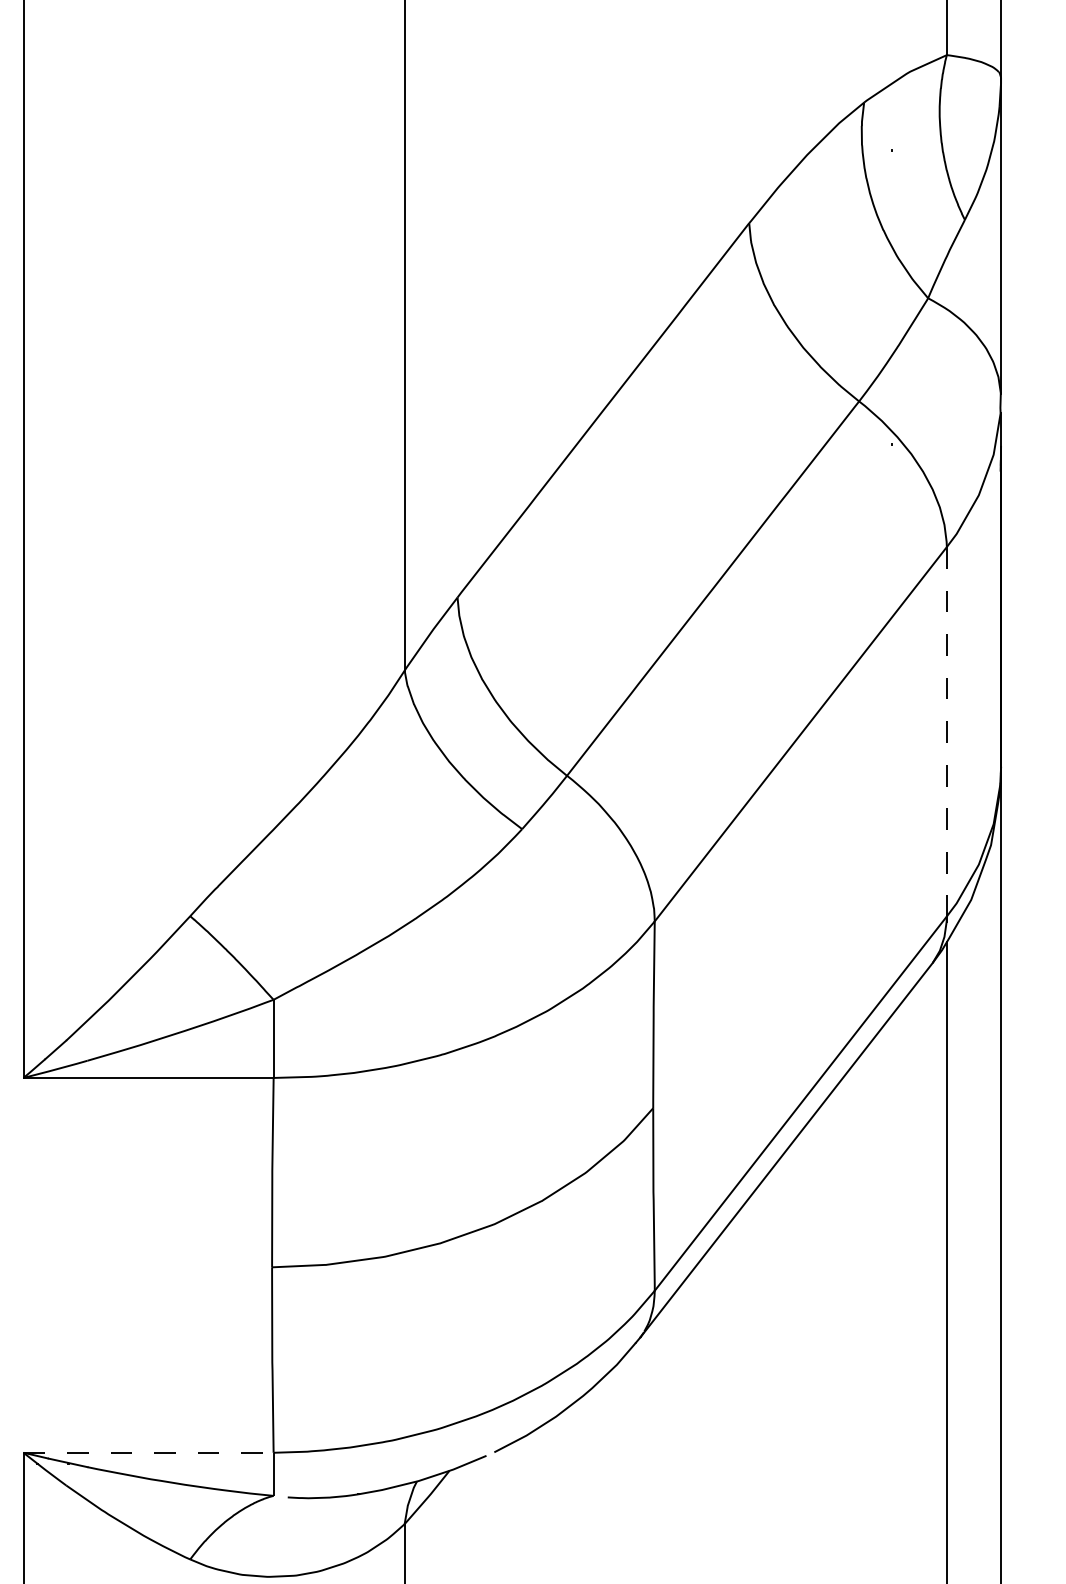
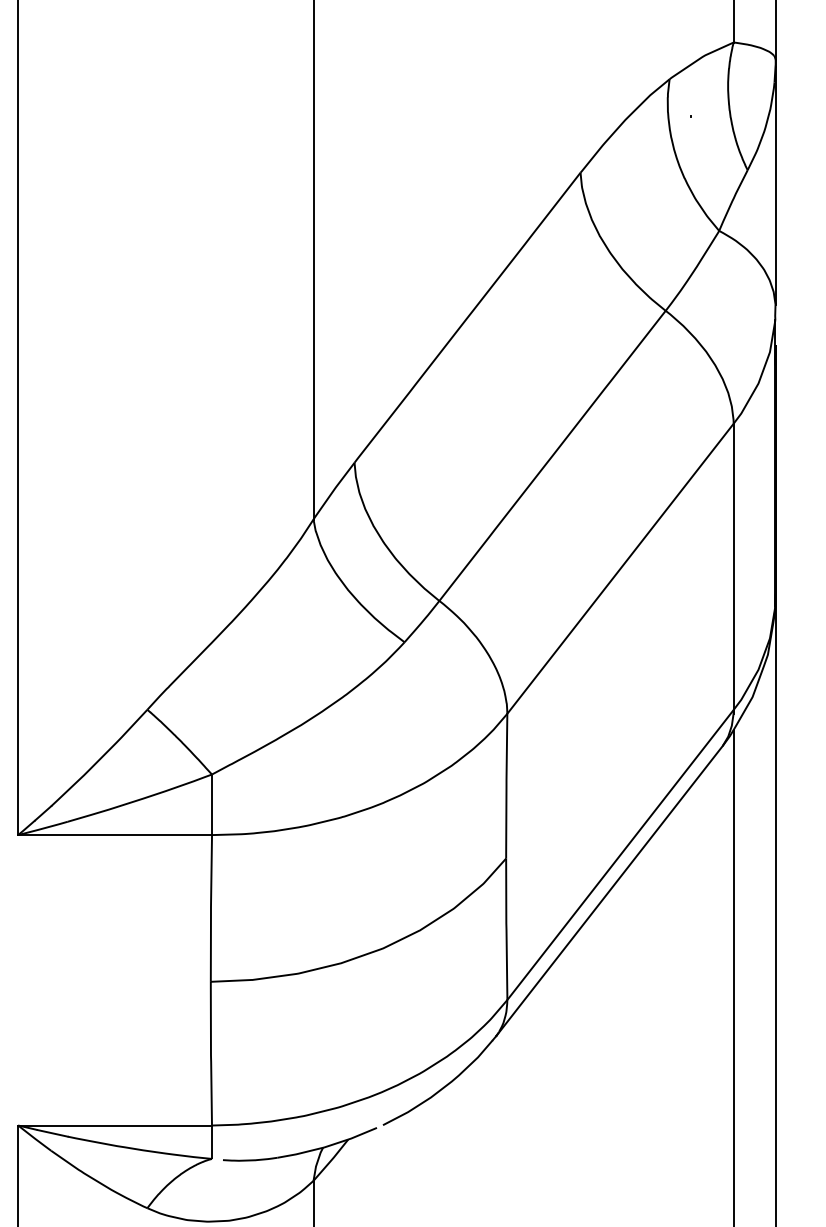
line: (946, 731) -> (733, 566), dashed -> solid
line: (149, 1452) -> (115, 1125), dashed -> solid

